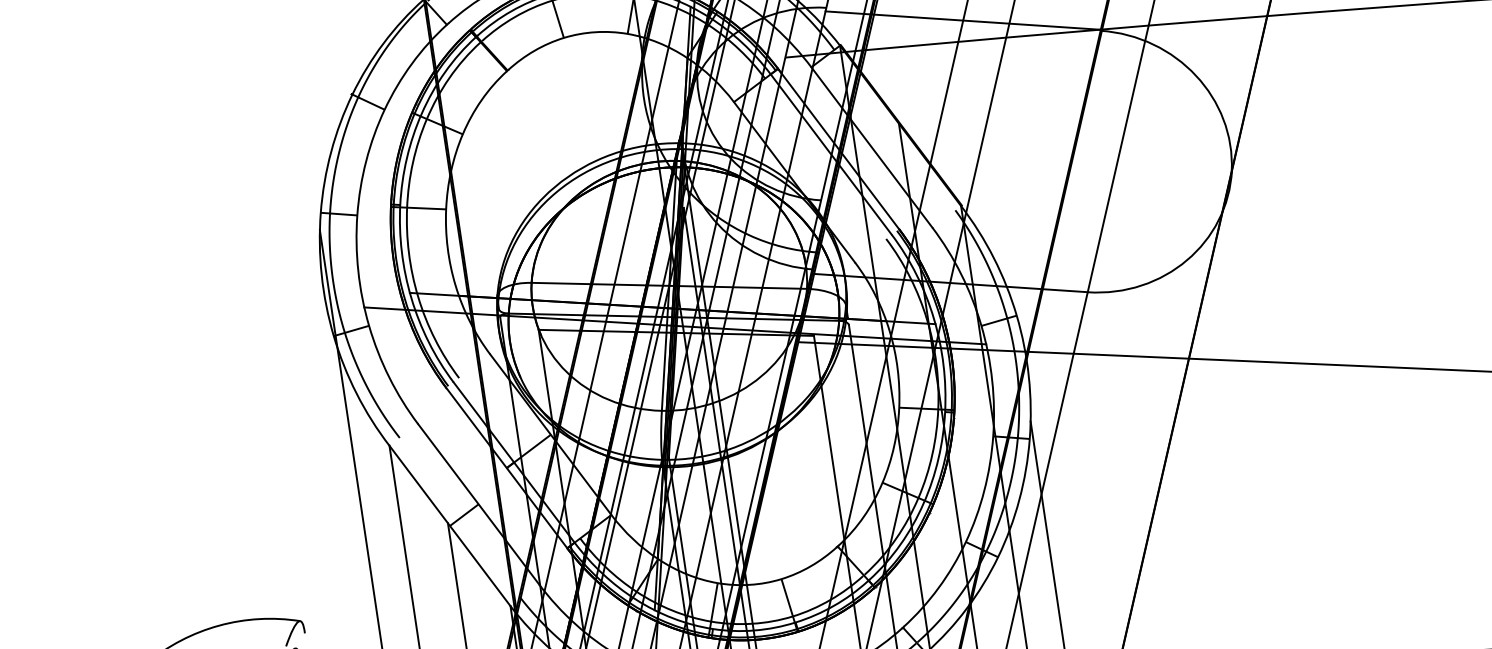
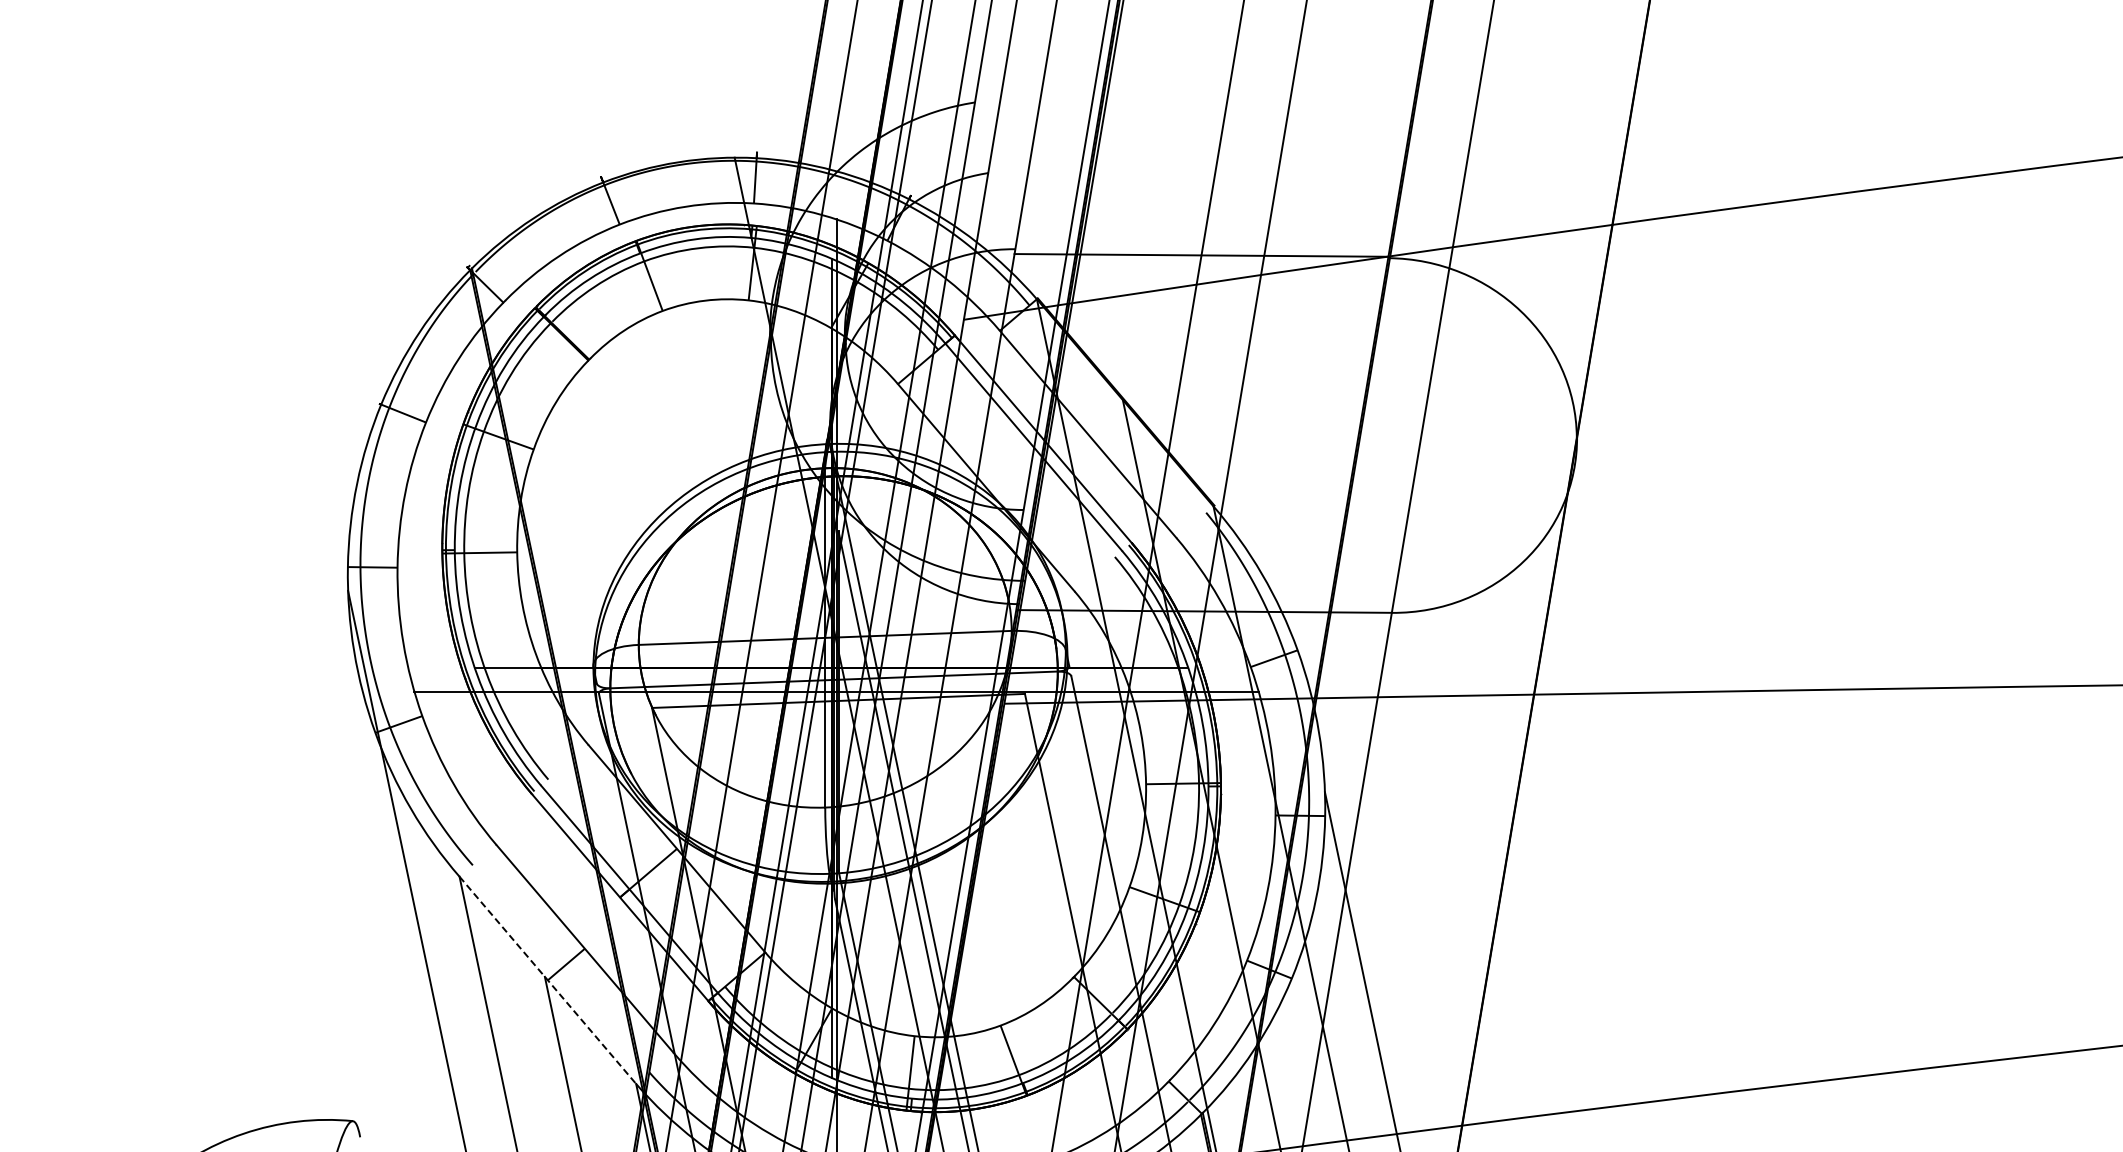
line: (450, 526) -> (548, 980), solid -> dashed

